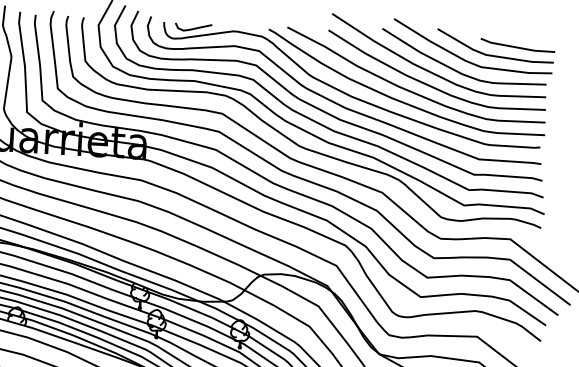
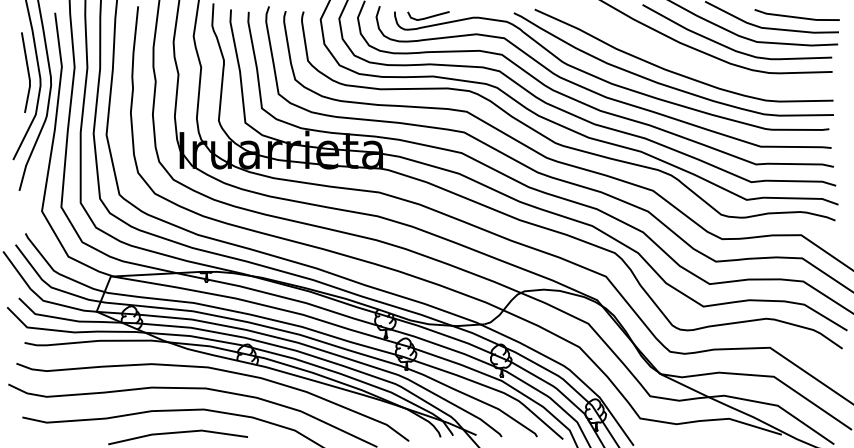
curve: (430, 84) -> (700, 65), removed

